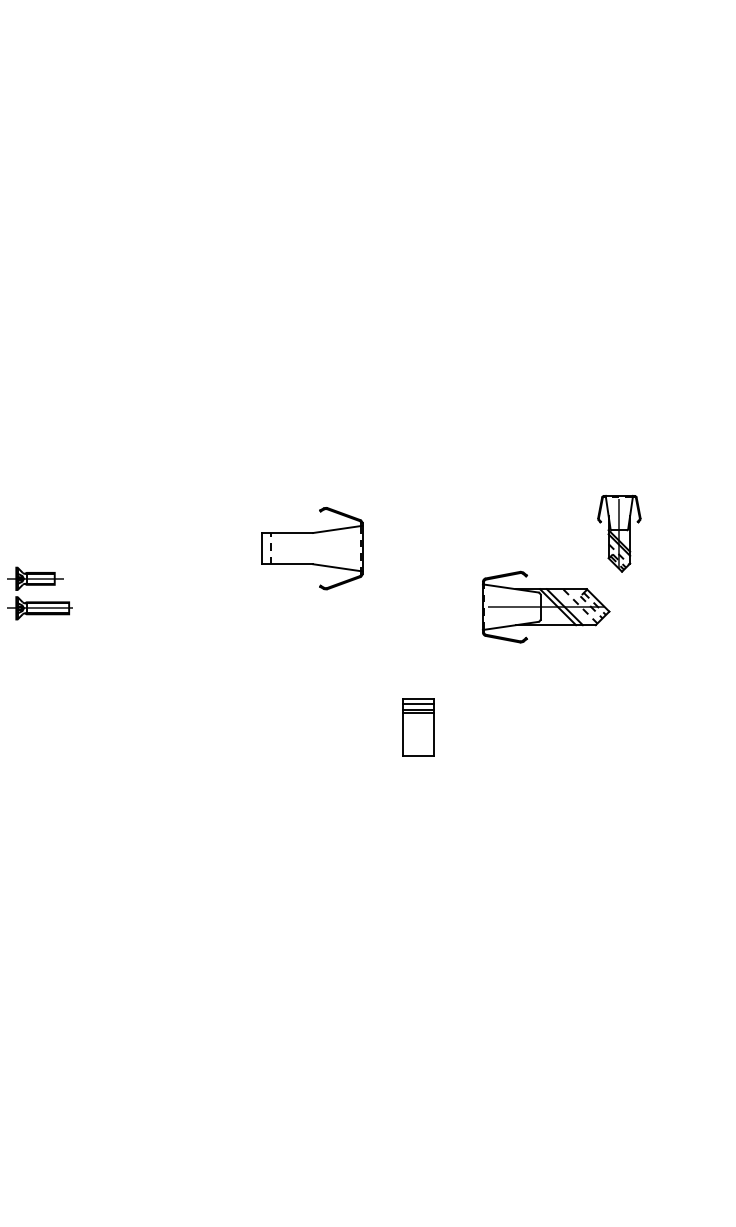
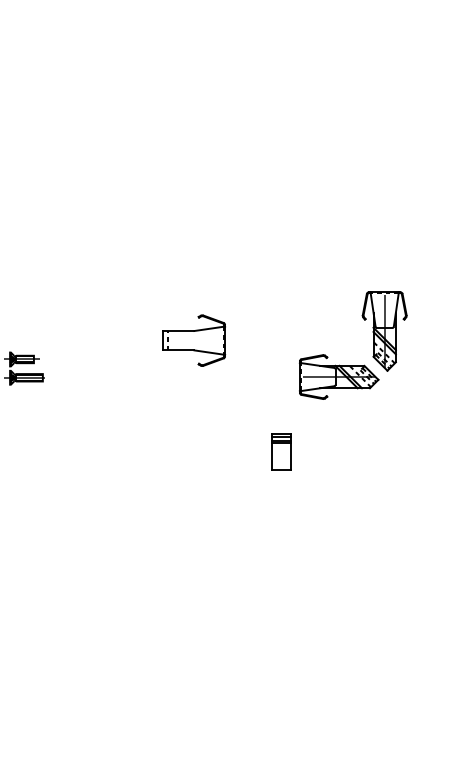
part: (619, 533) -> (384, 331), size x1.67
part: (417, 727) -> (281, 451), moved

